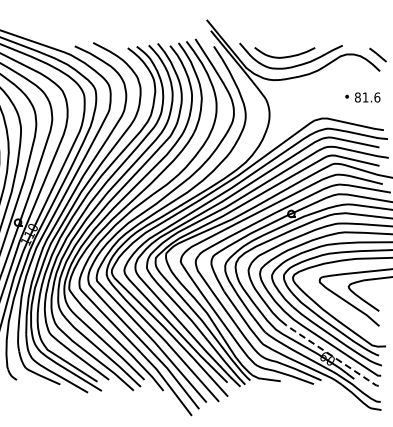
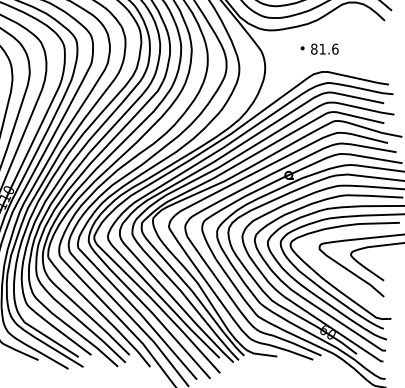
part: (362, 97) -> (319, 49), moved
line: (332, 356) -> (333, 329), dashed -> solid

